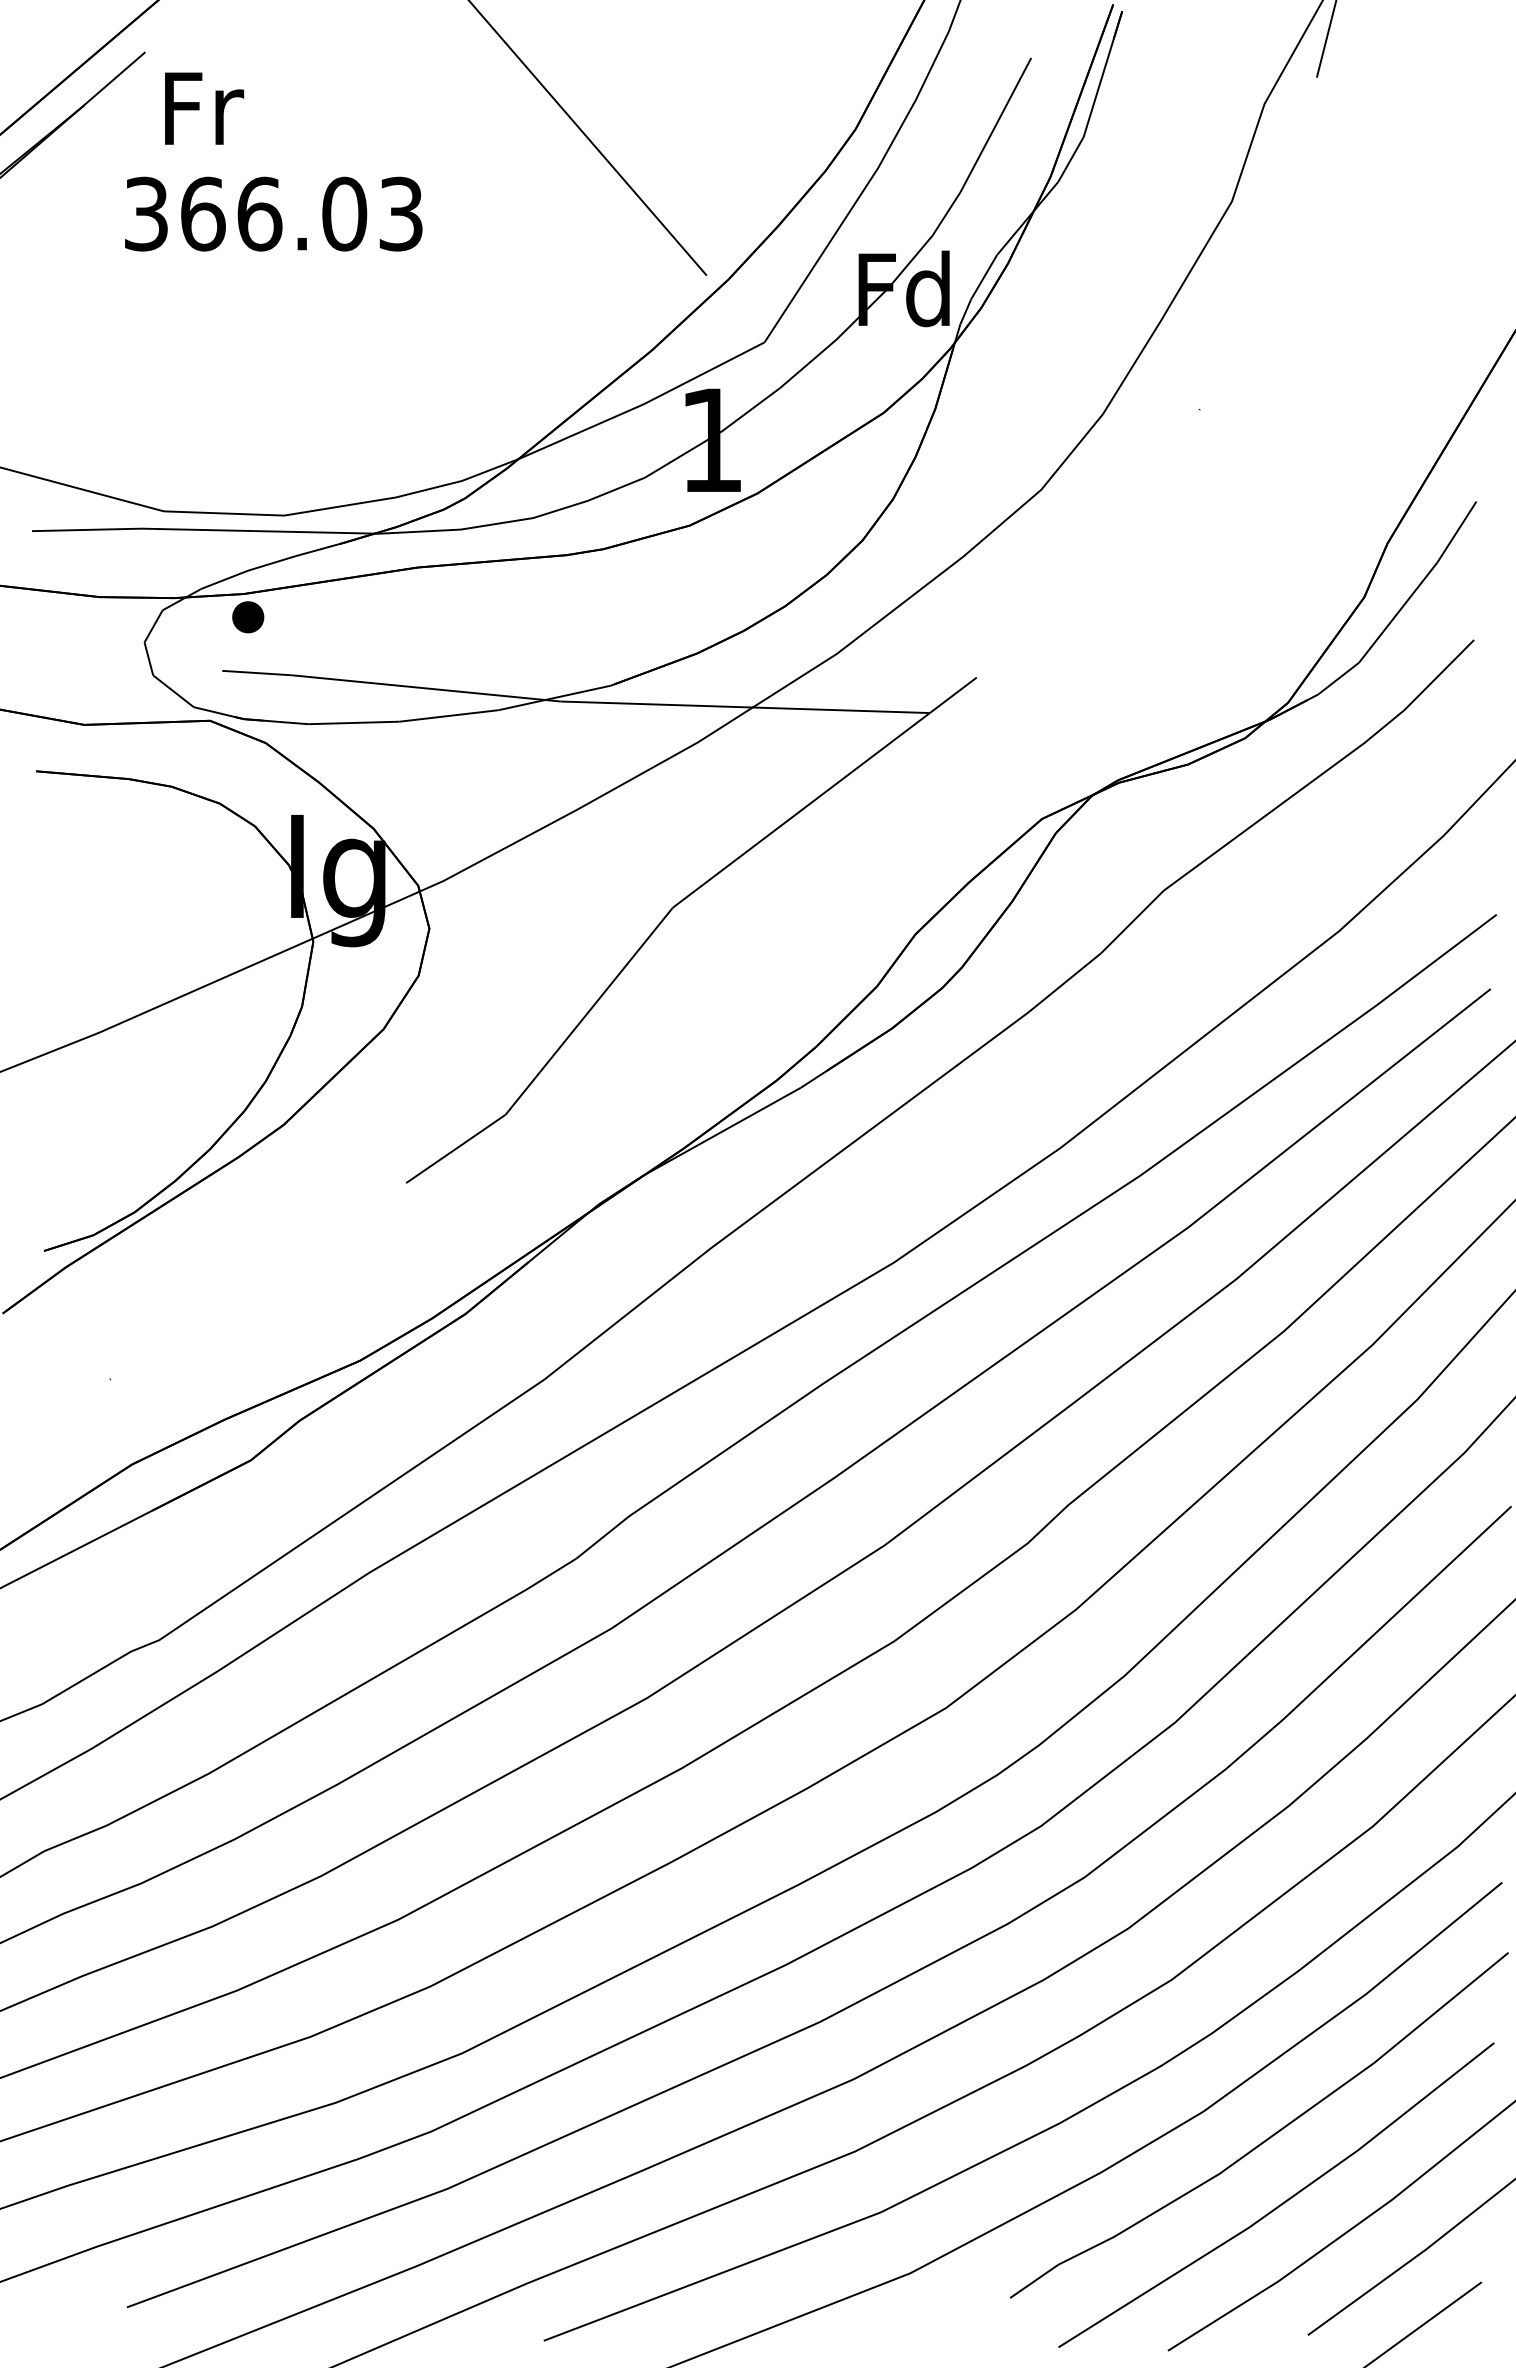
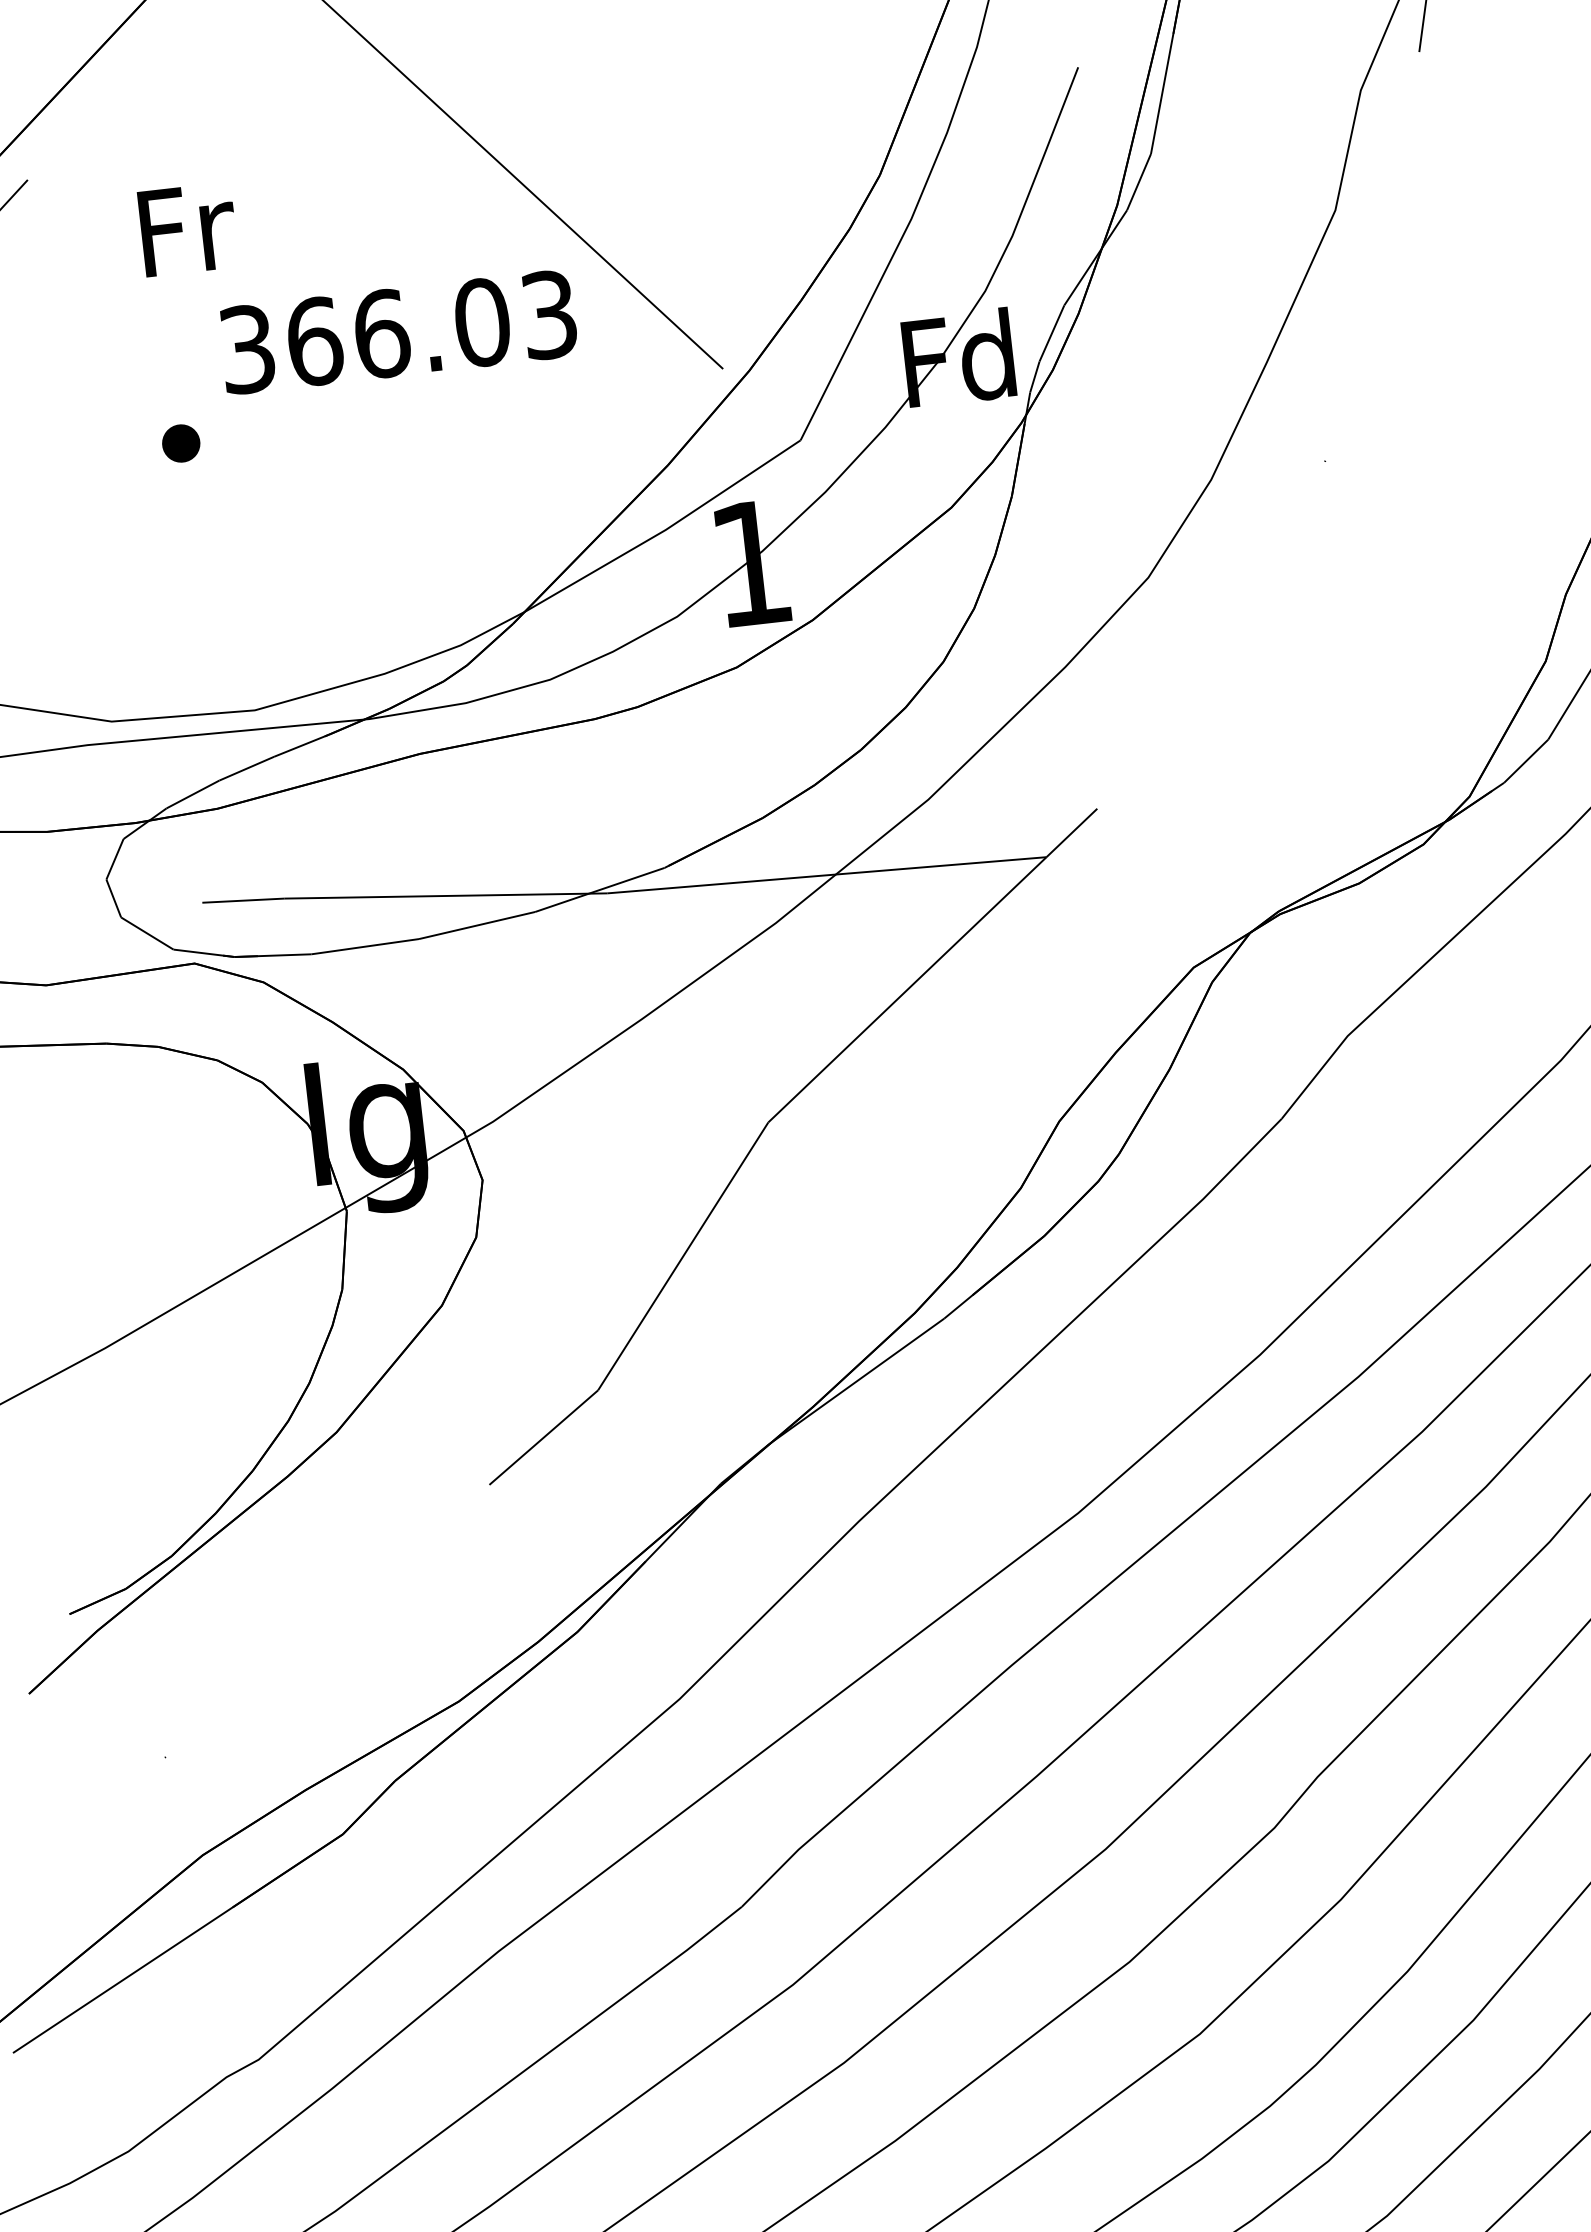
text: (204, 108) -> (188, 229), moved
text: (273, 213) -> (398, 331), moved
part: (248, 617) -> (181, 443), moved

